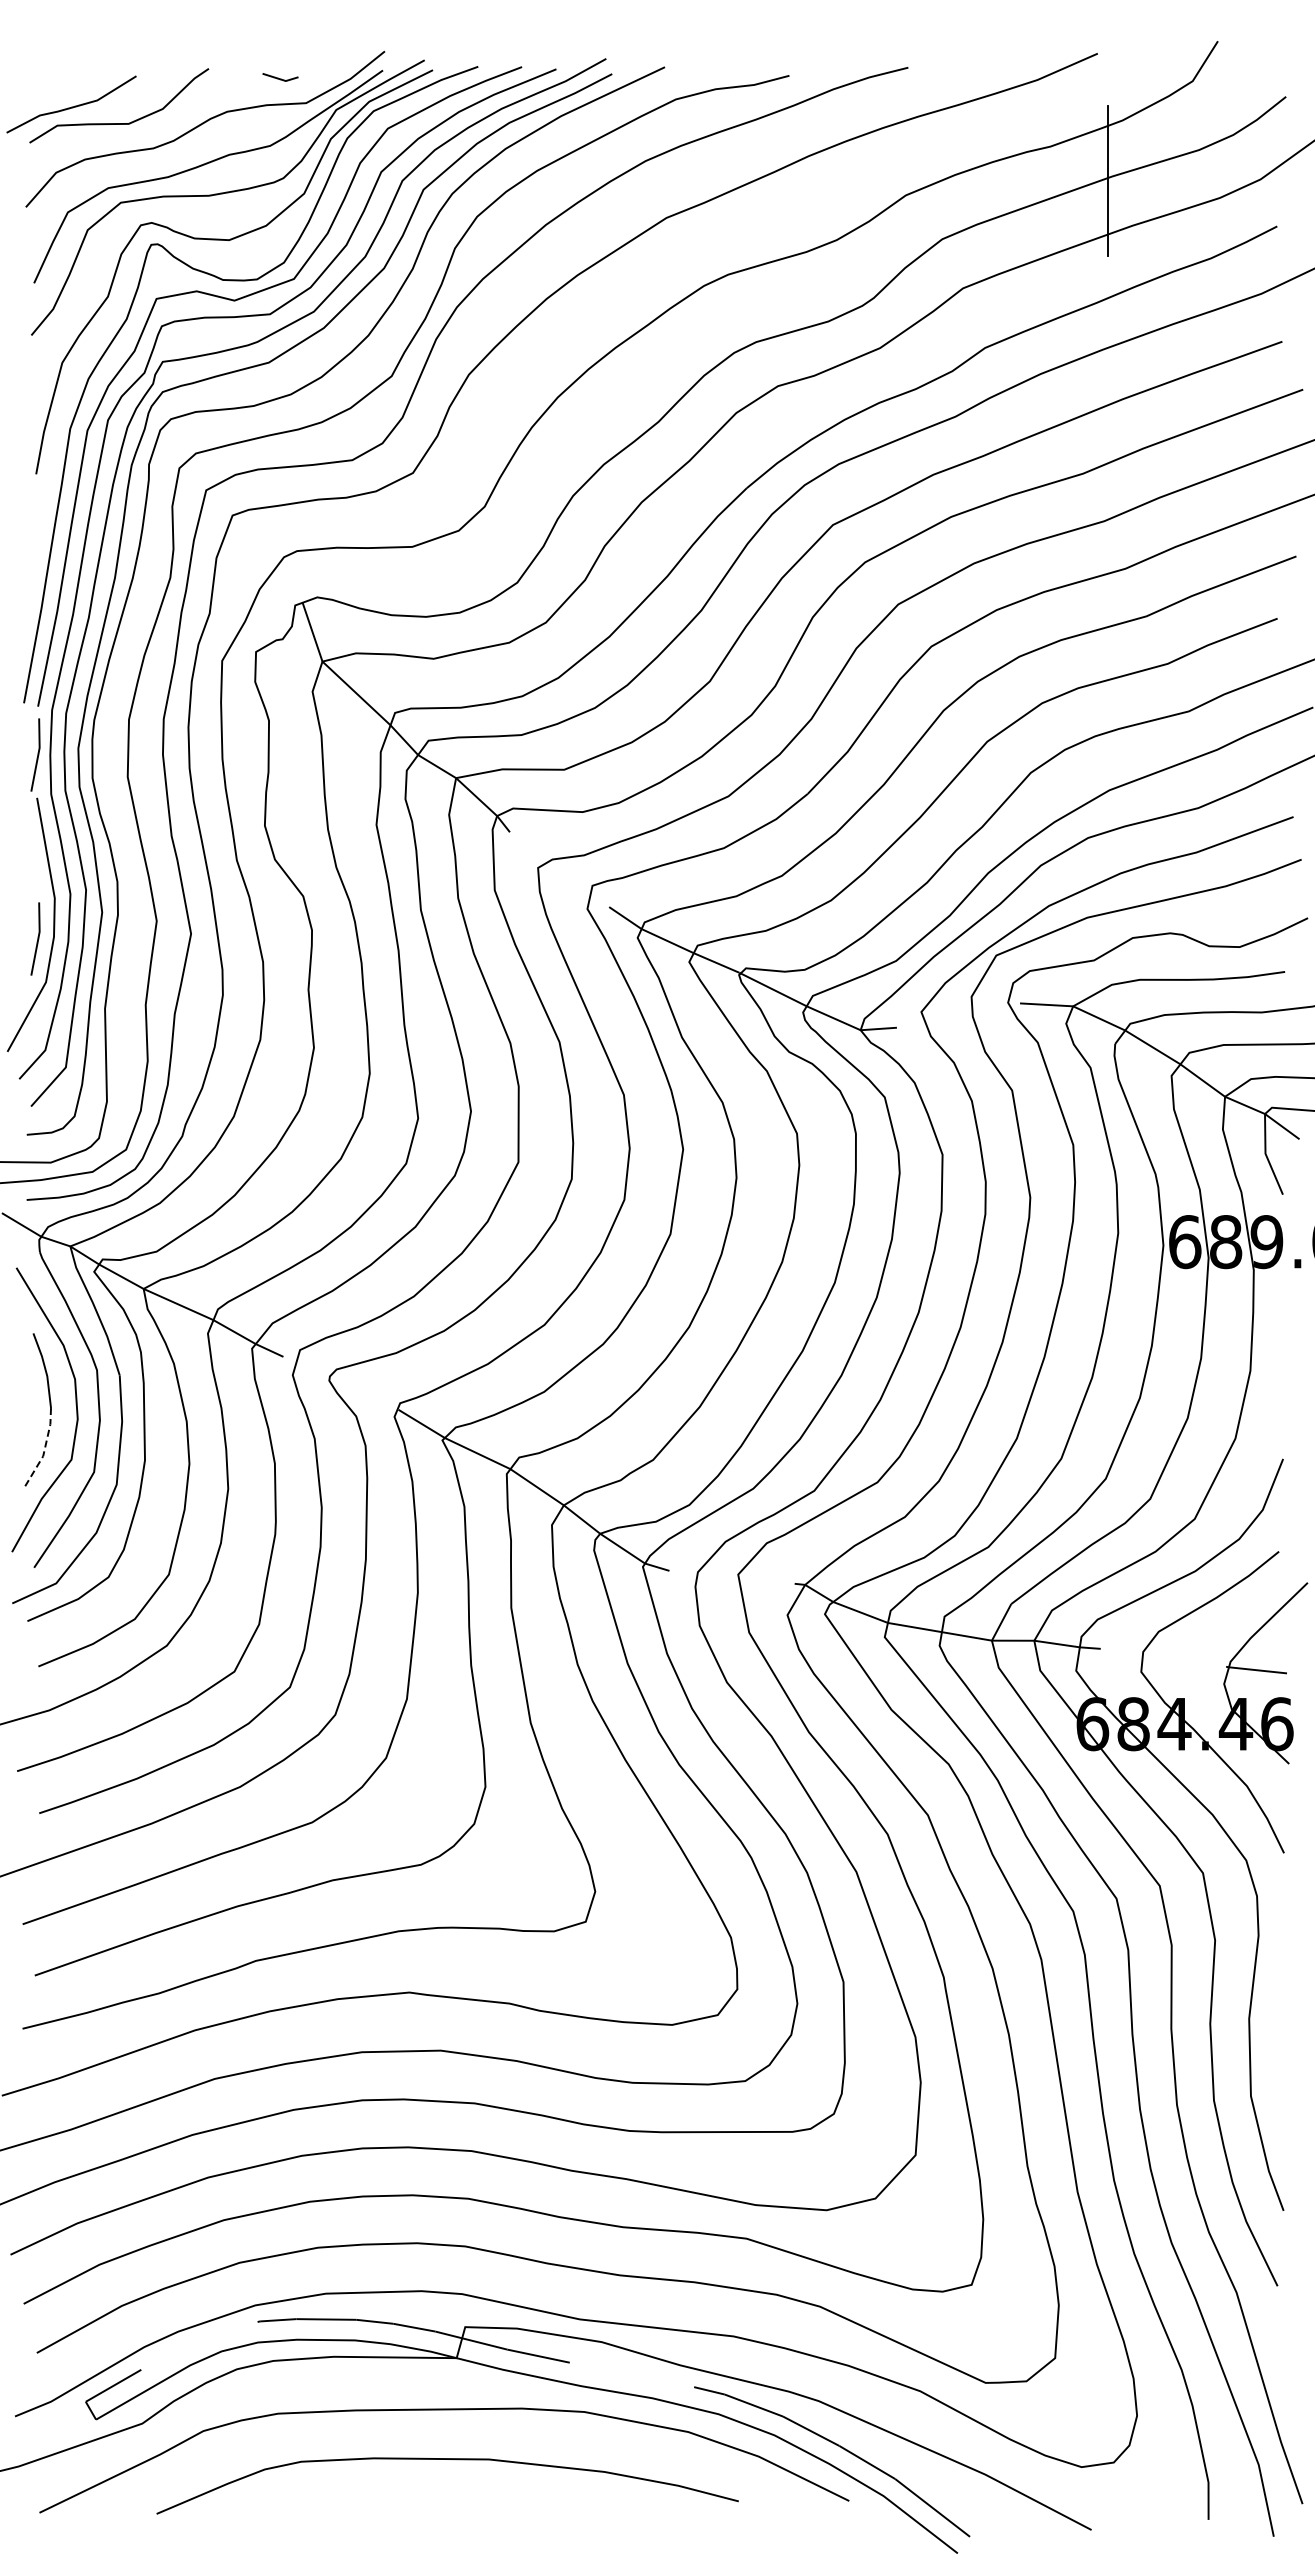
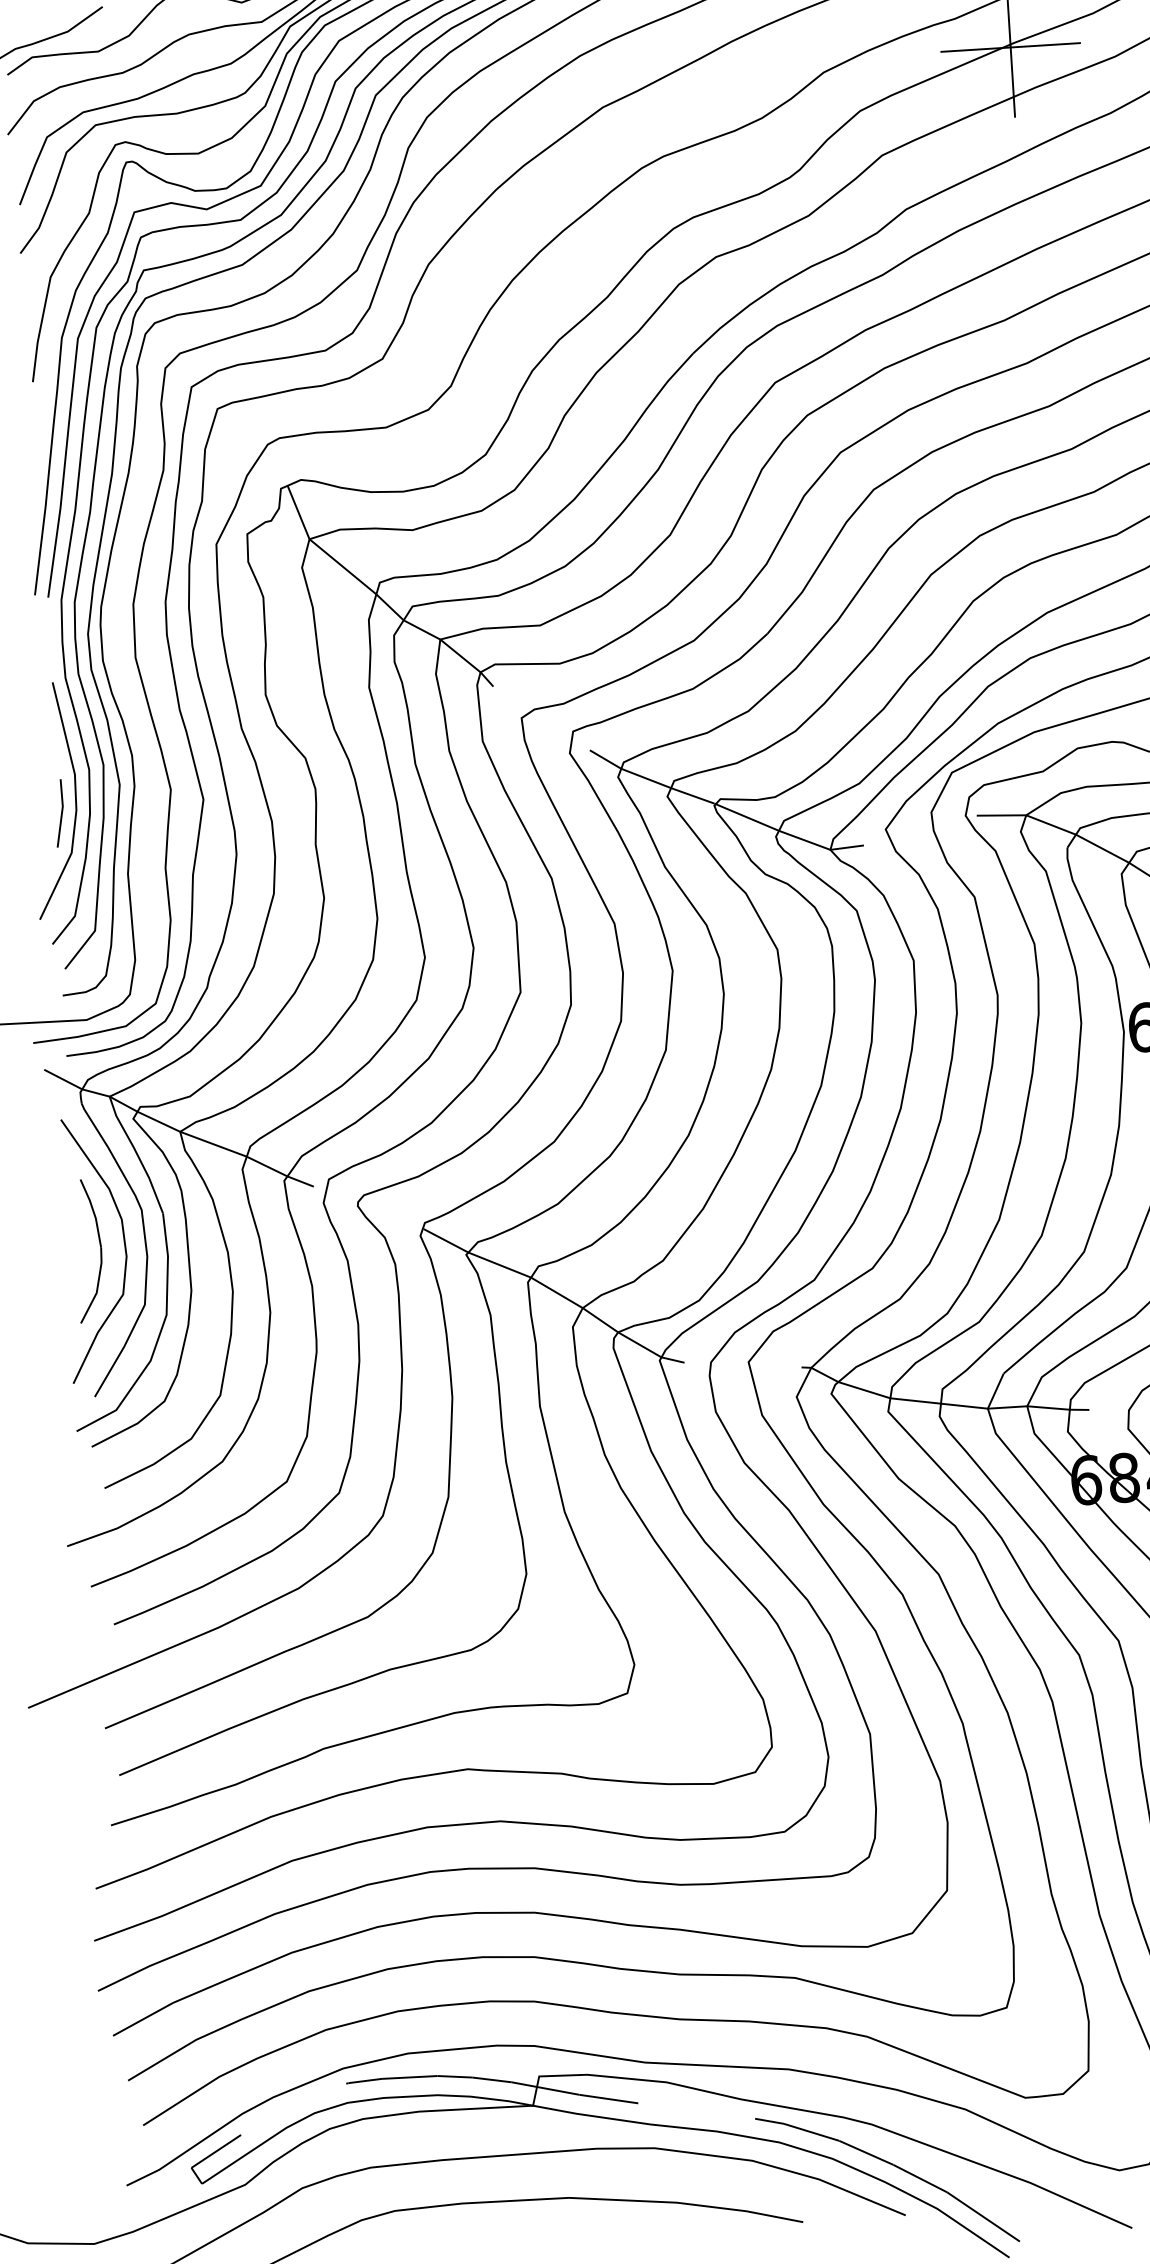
line: (1107, 181) -> (1009, 47), added
line: (37, 754) -> (50, 642), removed
line: (44, 1450) -> (97, 1287), dashed -> solid

